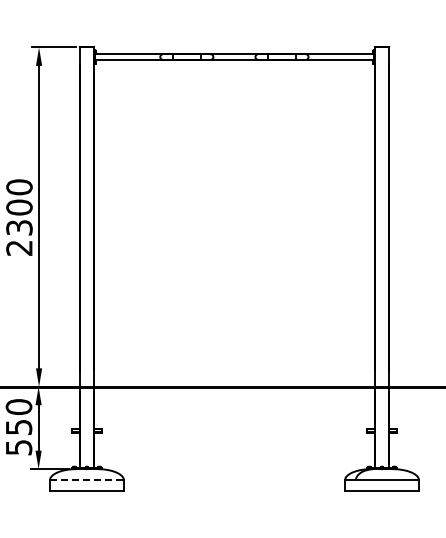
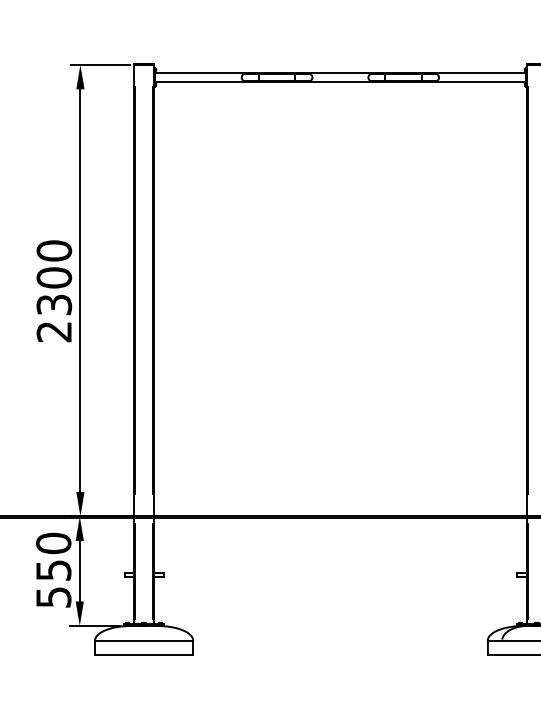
line: (86, 480) -> (143, 641), dashed -> solid

